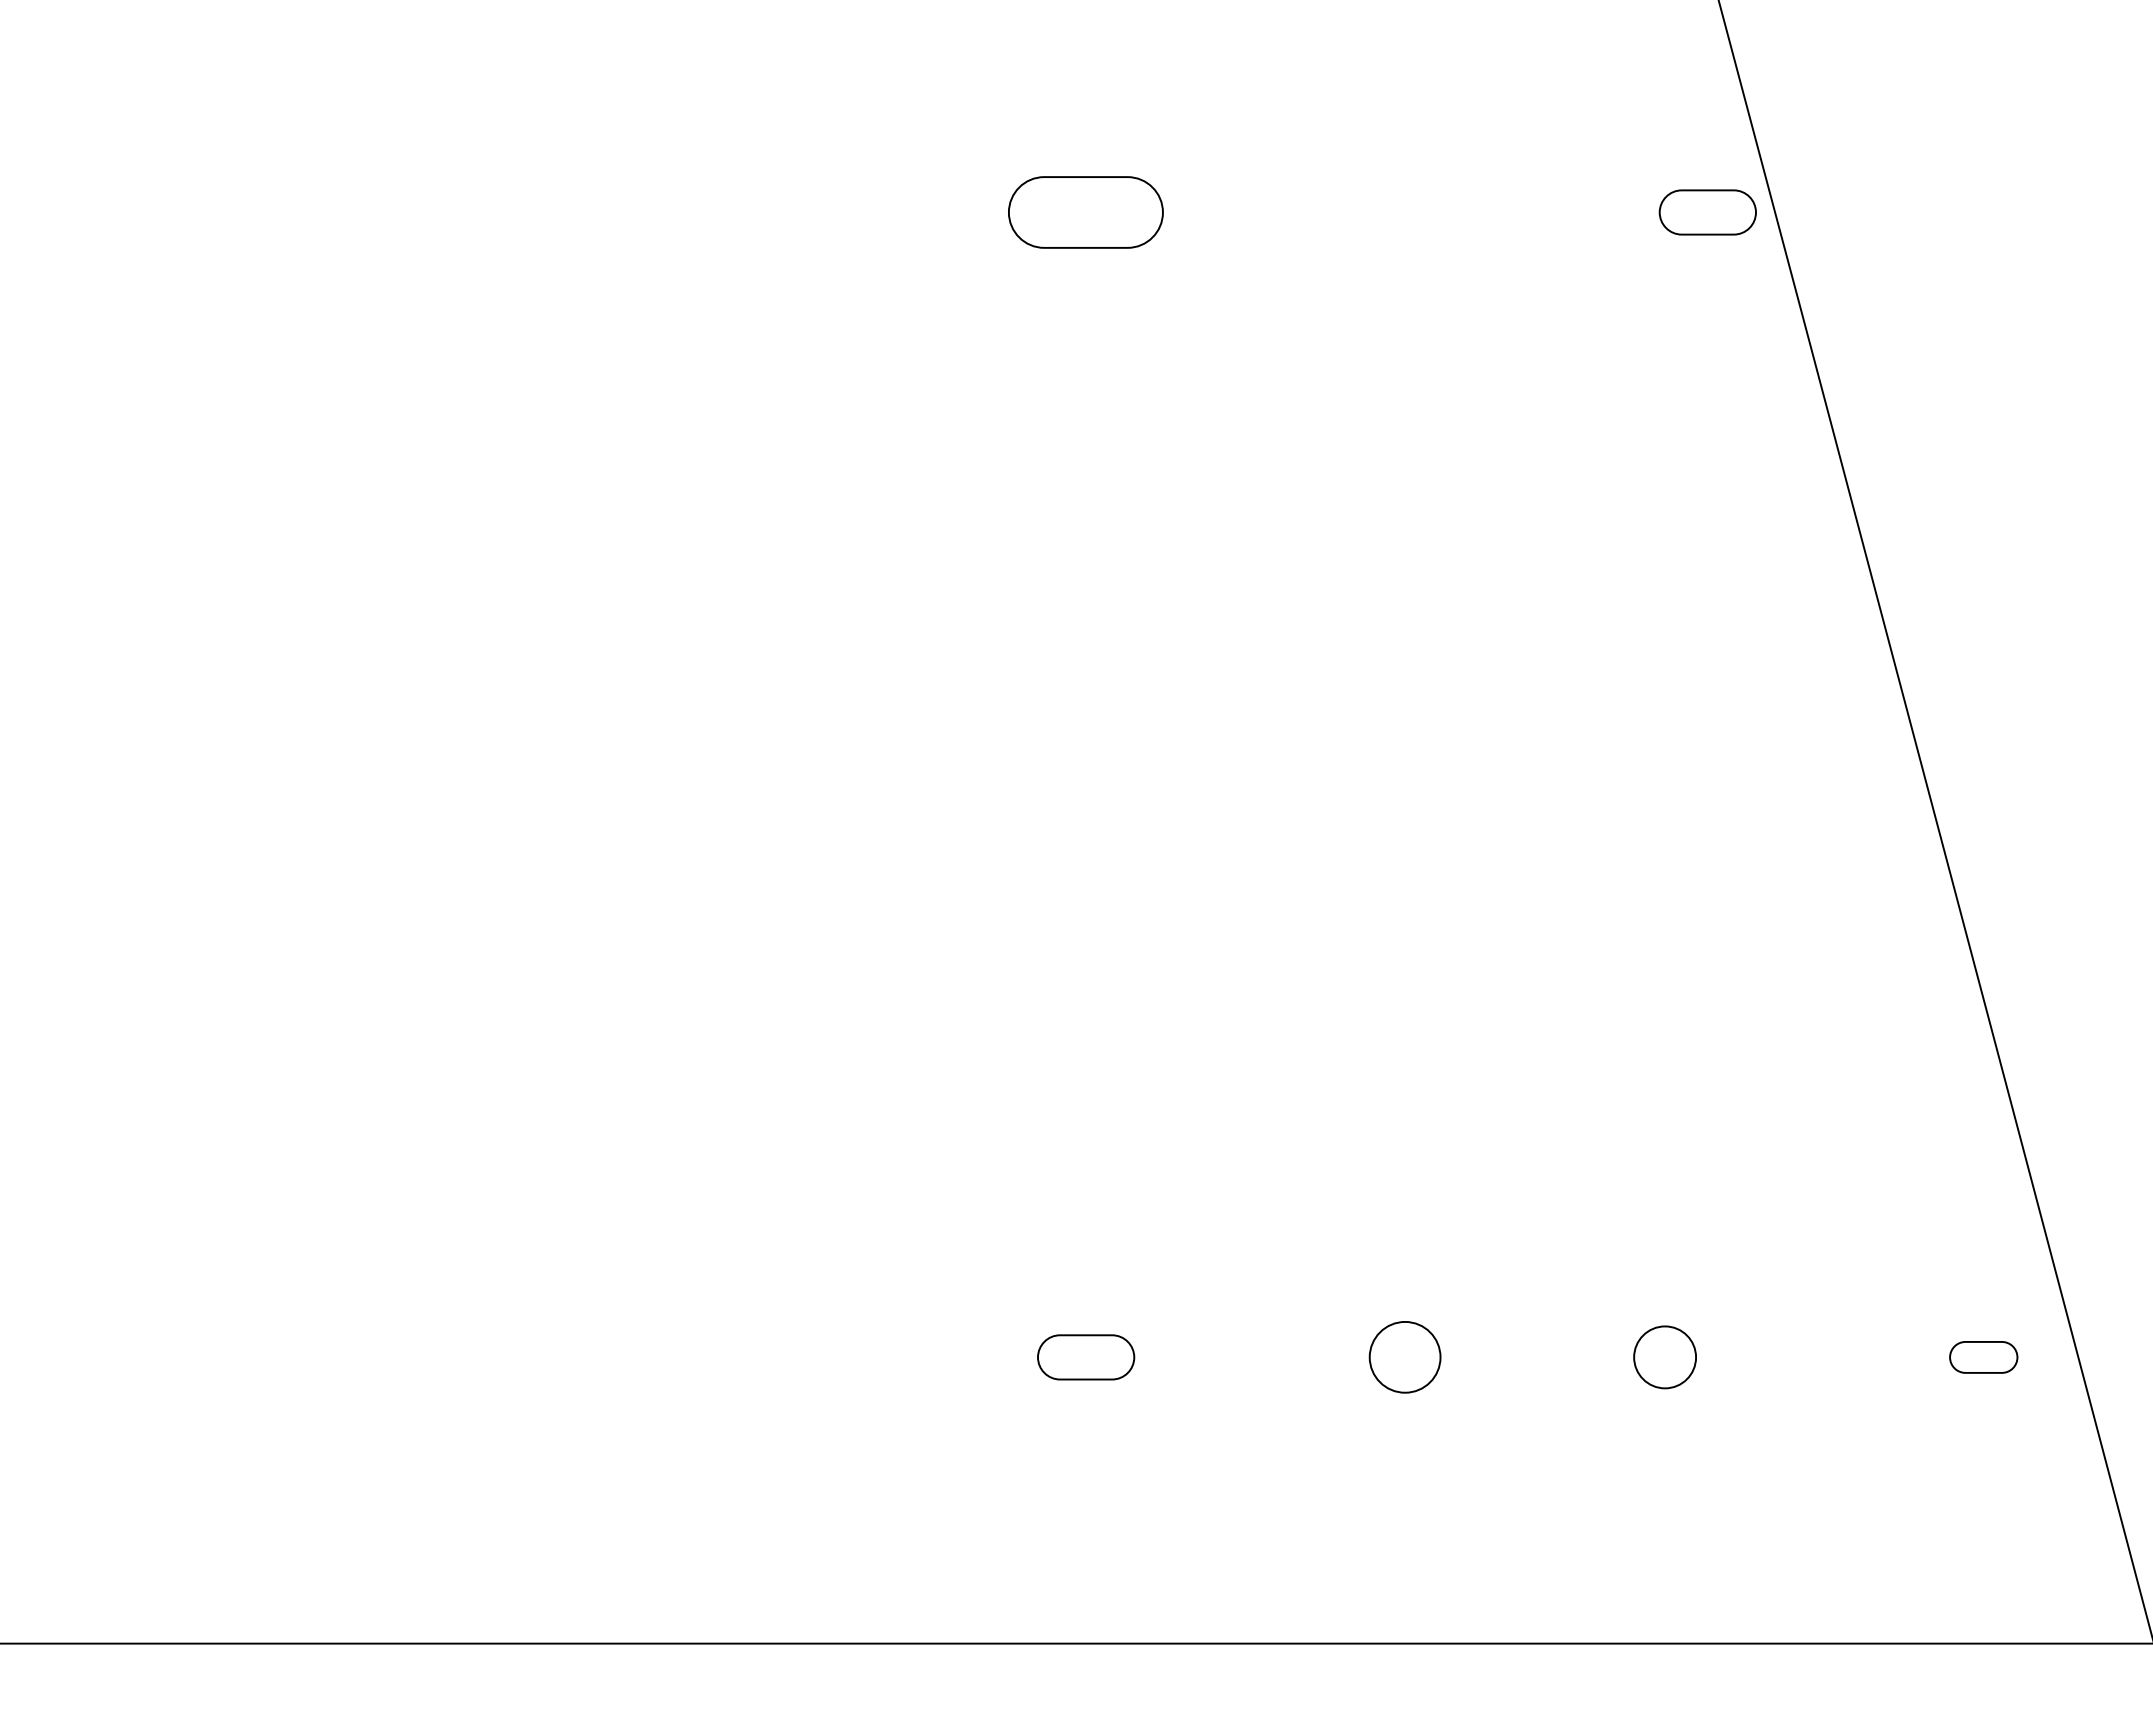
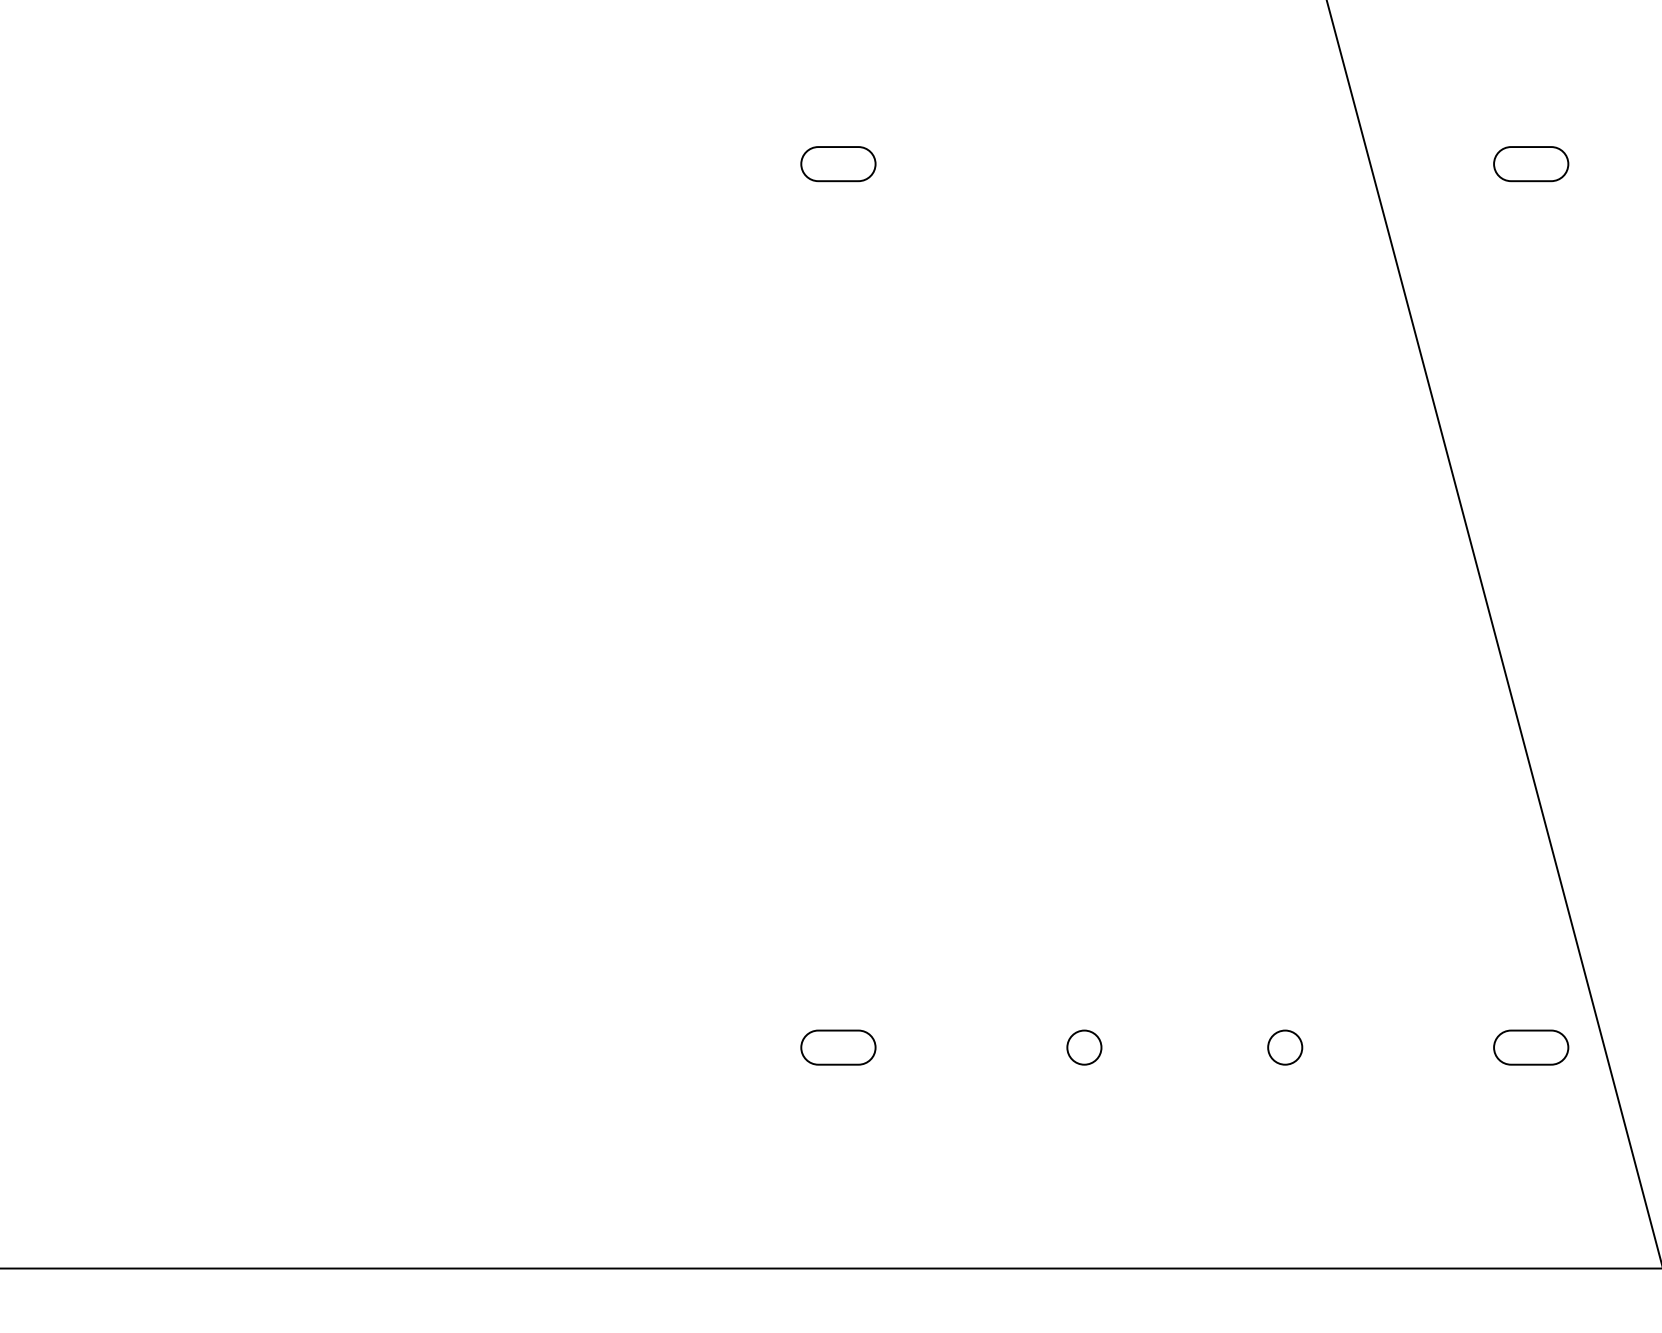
part: (1086, 212) -> (838, 164), size x0.62
part: (1707, 212) -> (1530, 164), moved
circle: (1404, 1357) -> (1084, 1047), size x0.62
circle: (1664, 1357) -> (1284, 1047), size x0.71
part: (1983, 1357) -> (1530, 1047), size x1.43

